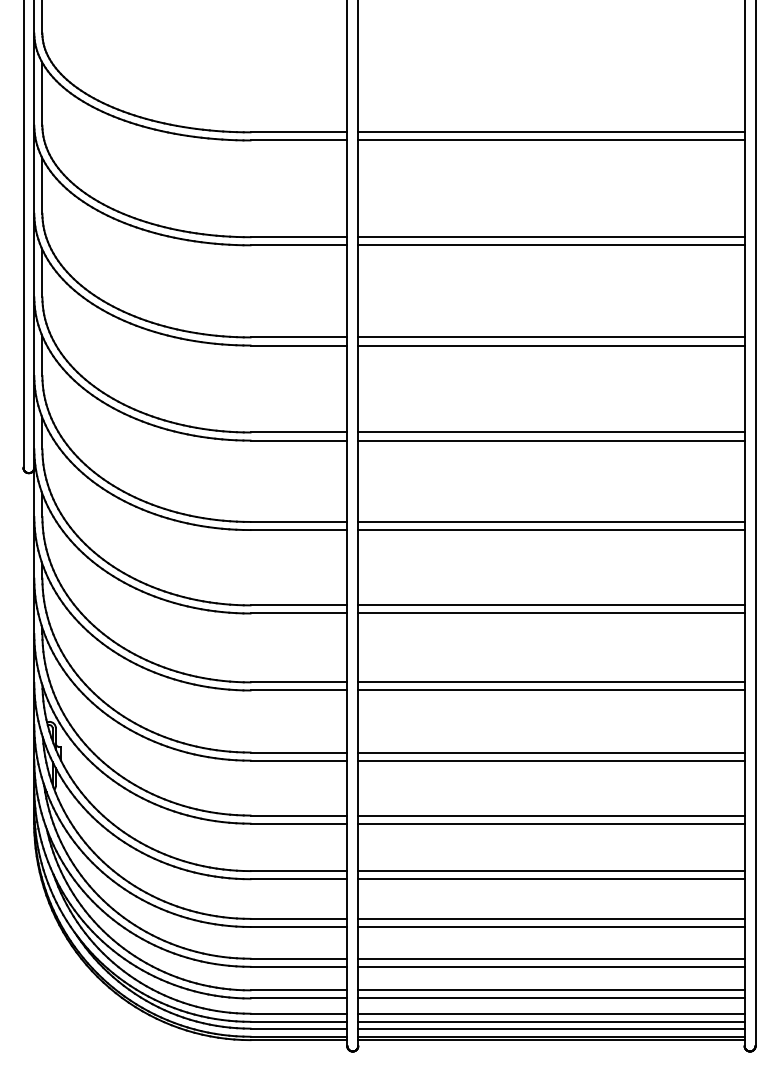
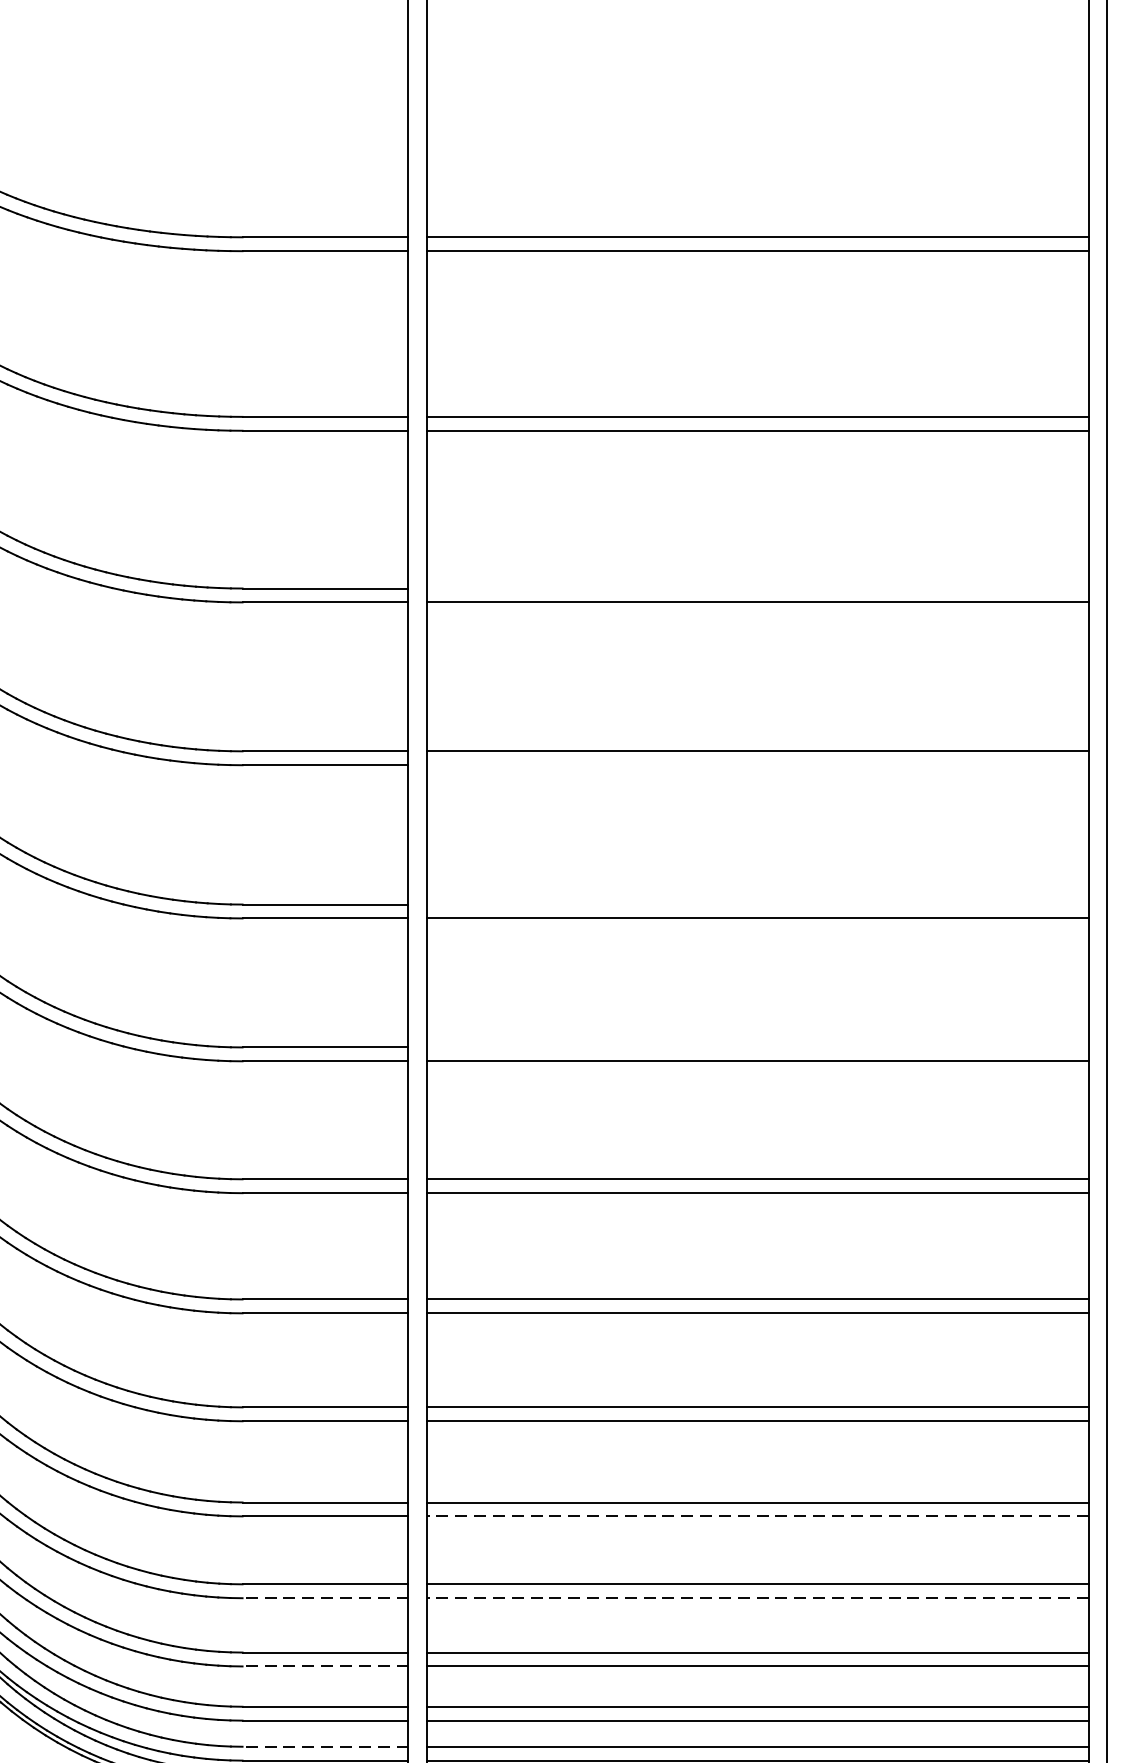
line: (551, 337) -> (758, 588), removed
line: (551, 440) -> (758, 765), removed
line: (551, 521) -> (758, 903), removed
line: (551, 605) -> (758, 1047), removed
line: (550, 879) -> (756, 1516), solid -> dashed
line: (298, 926) -> (324, 1597), solid -> dashed
line: (550, 926) -> (756, 1597), solid -> dashed
line: (298, 966) -> (324, 1665), solid -> dashed
line: (298, 1013) -> (324, 1746), solid -> dashed

